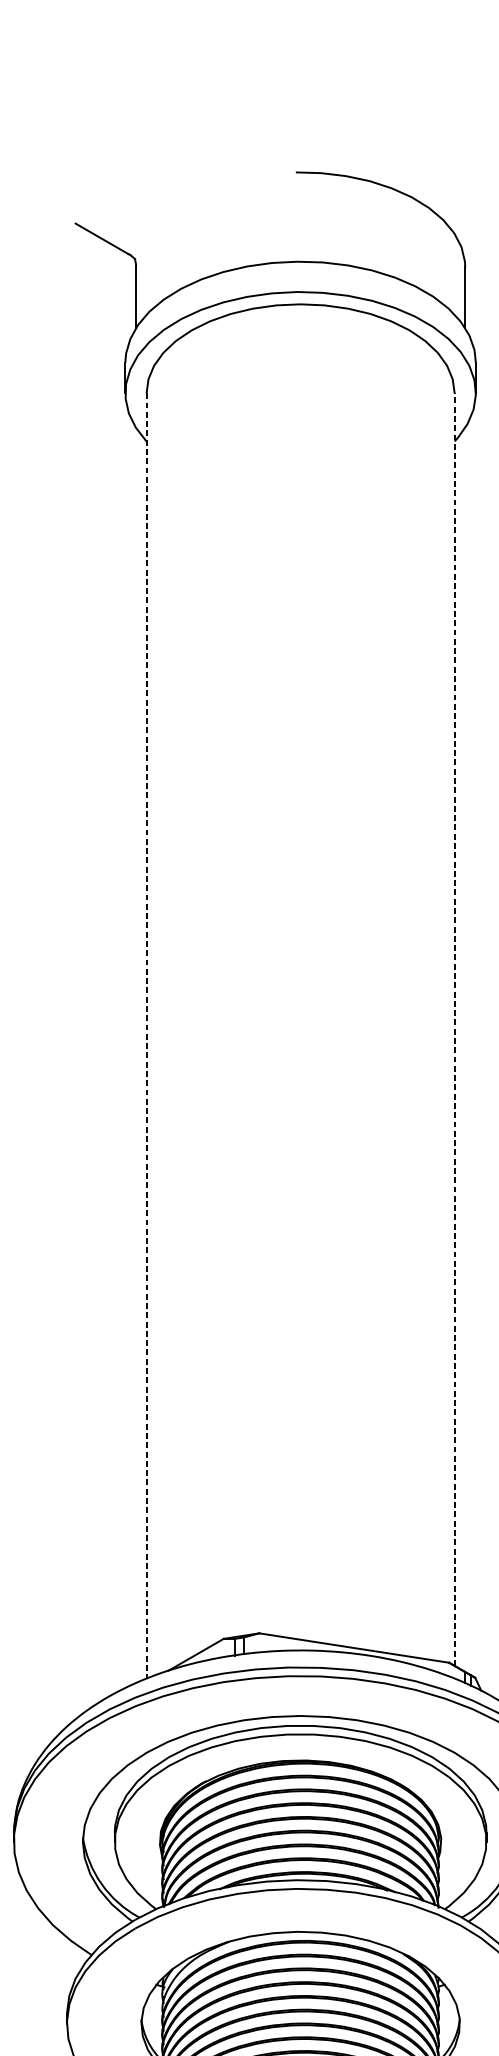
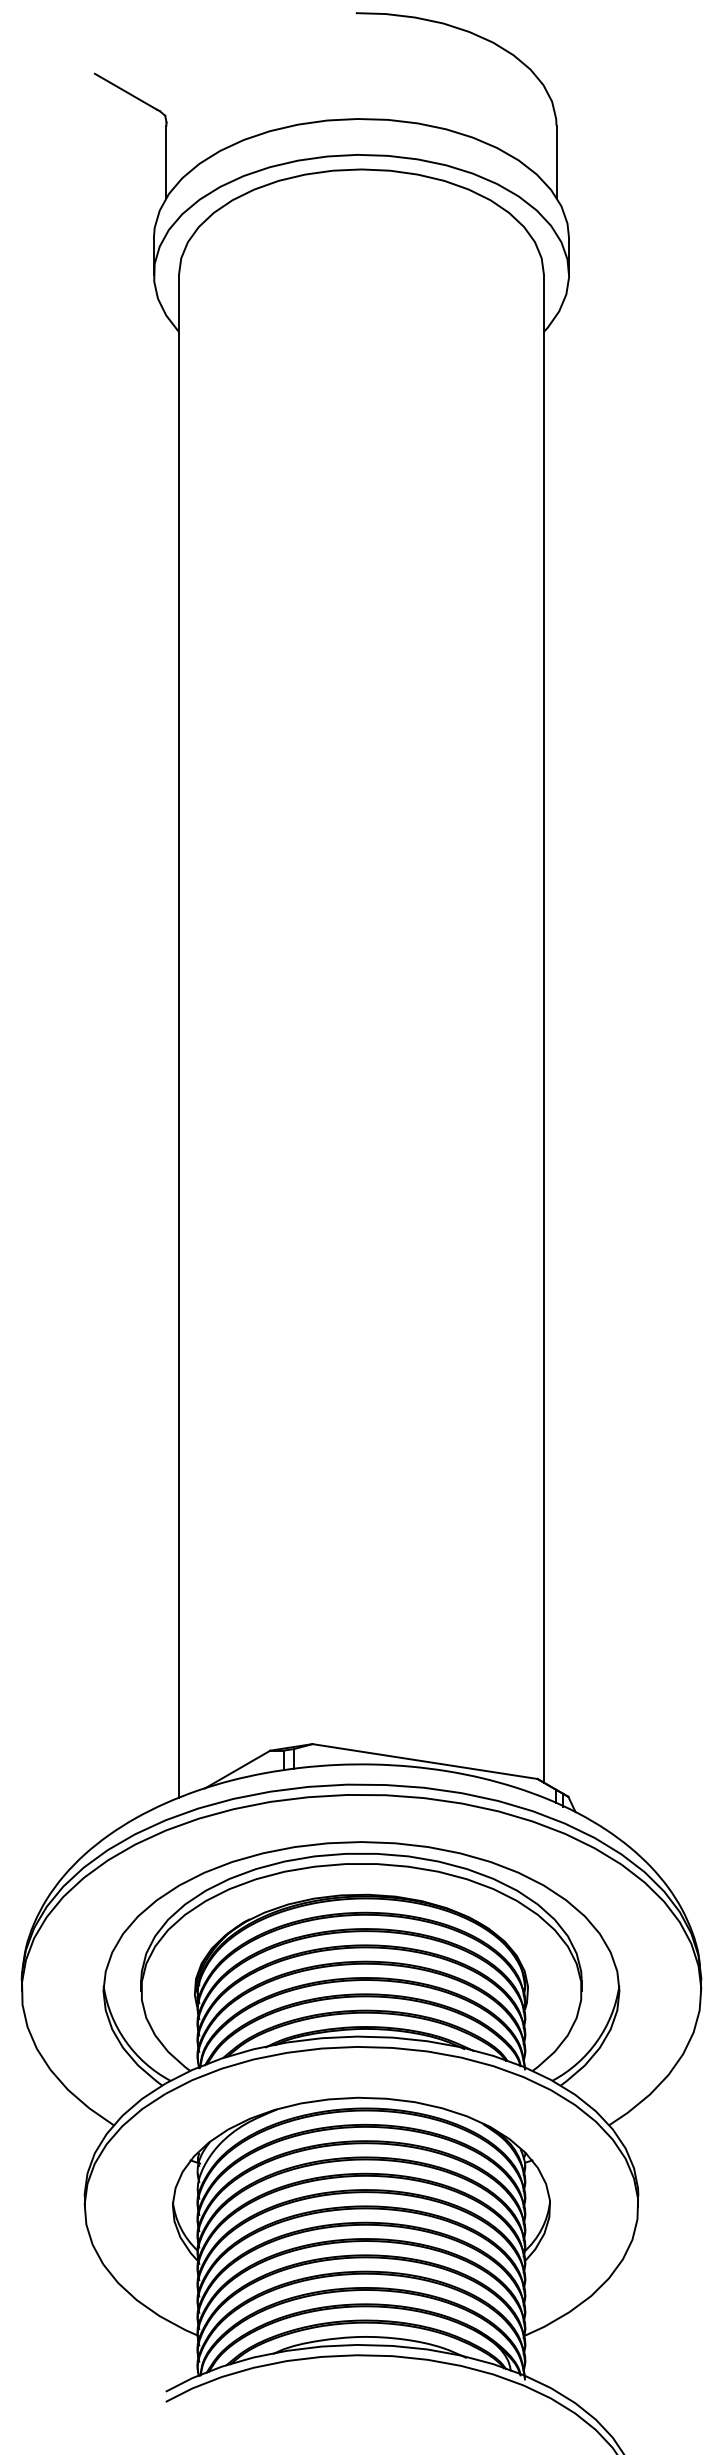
line: (454, 1029) -> (543, 1028), dashed -> solid
line: (146, 1036) -> (178, 1036), dashed -> solid

